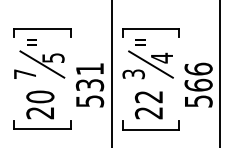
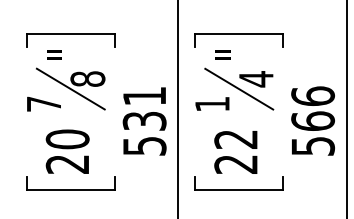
text: (53, 58) -> (88, 79), 5 -> 8
text: (133, 74) -> (212, 104), 3 -> 1

